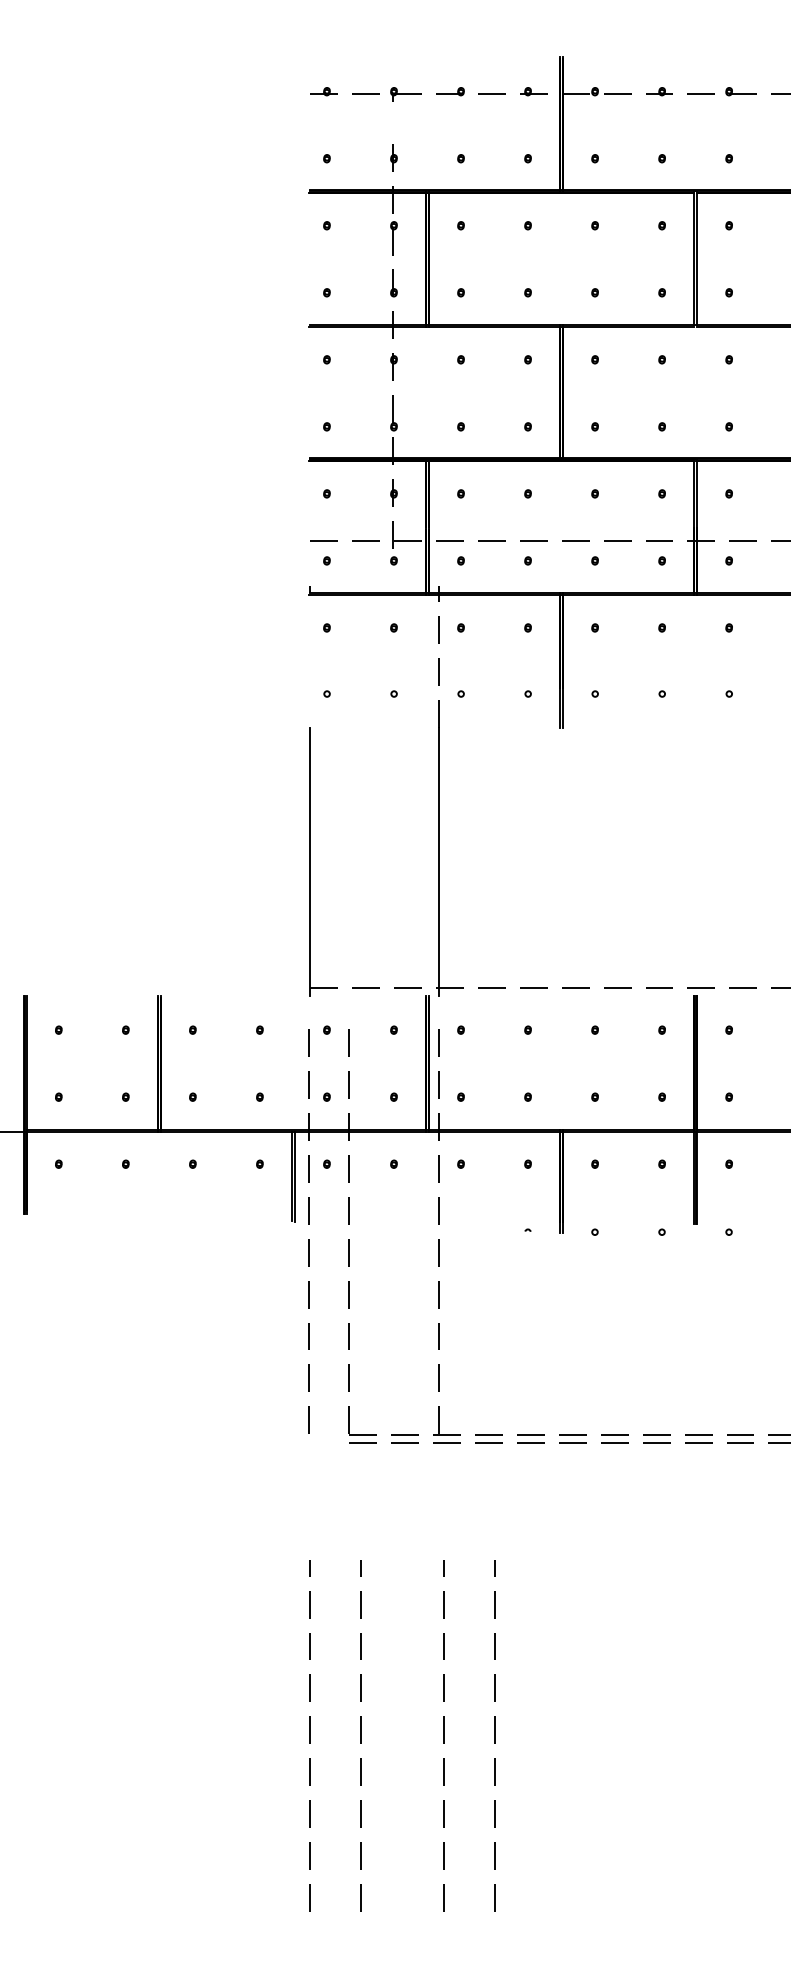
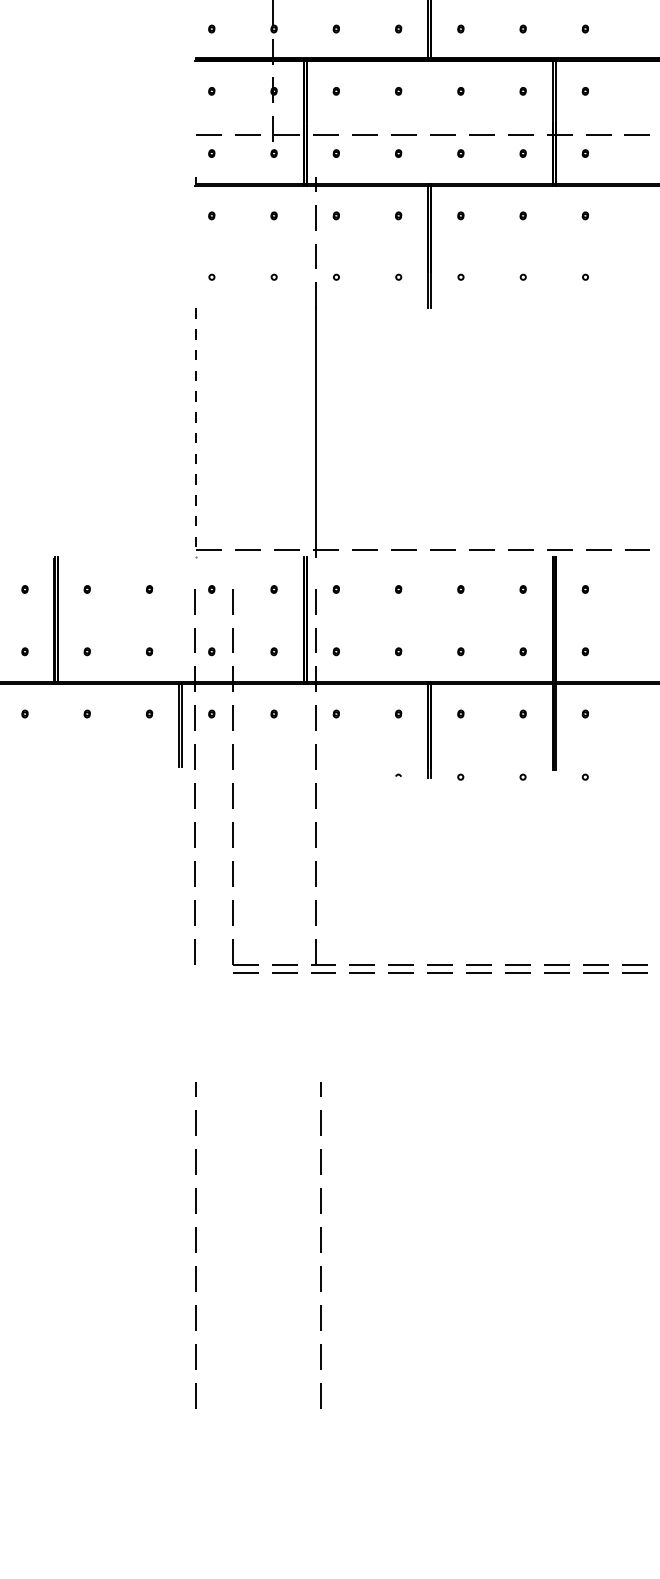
line: (310, 862) -> (196, 433), solid -> dashed
line: (360, 1735) -> (242, 1244), removed
line: (494, 1735) -> (367, 1244), removed

